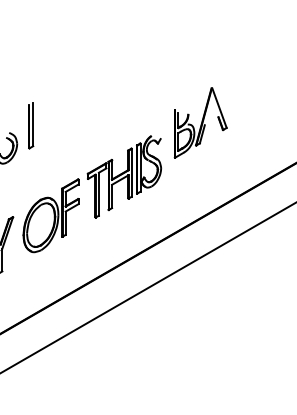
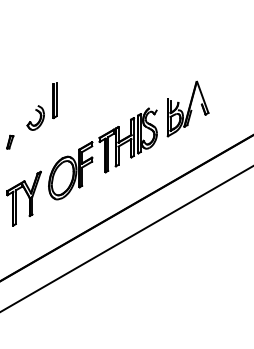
part: (200, 122) -> (187, 108), moved

